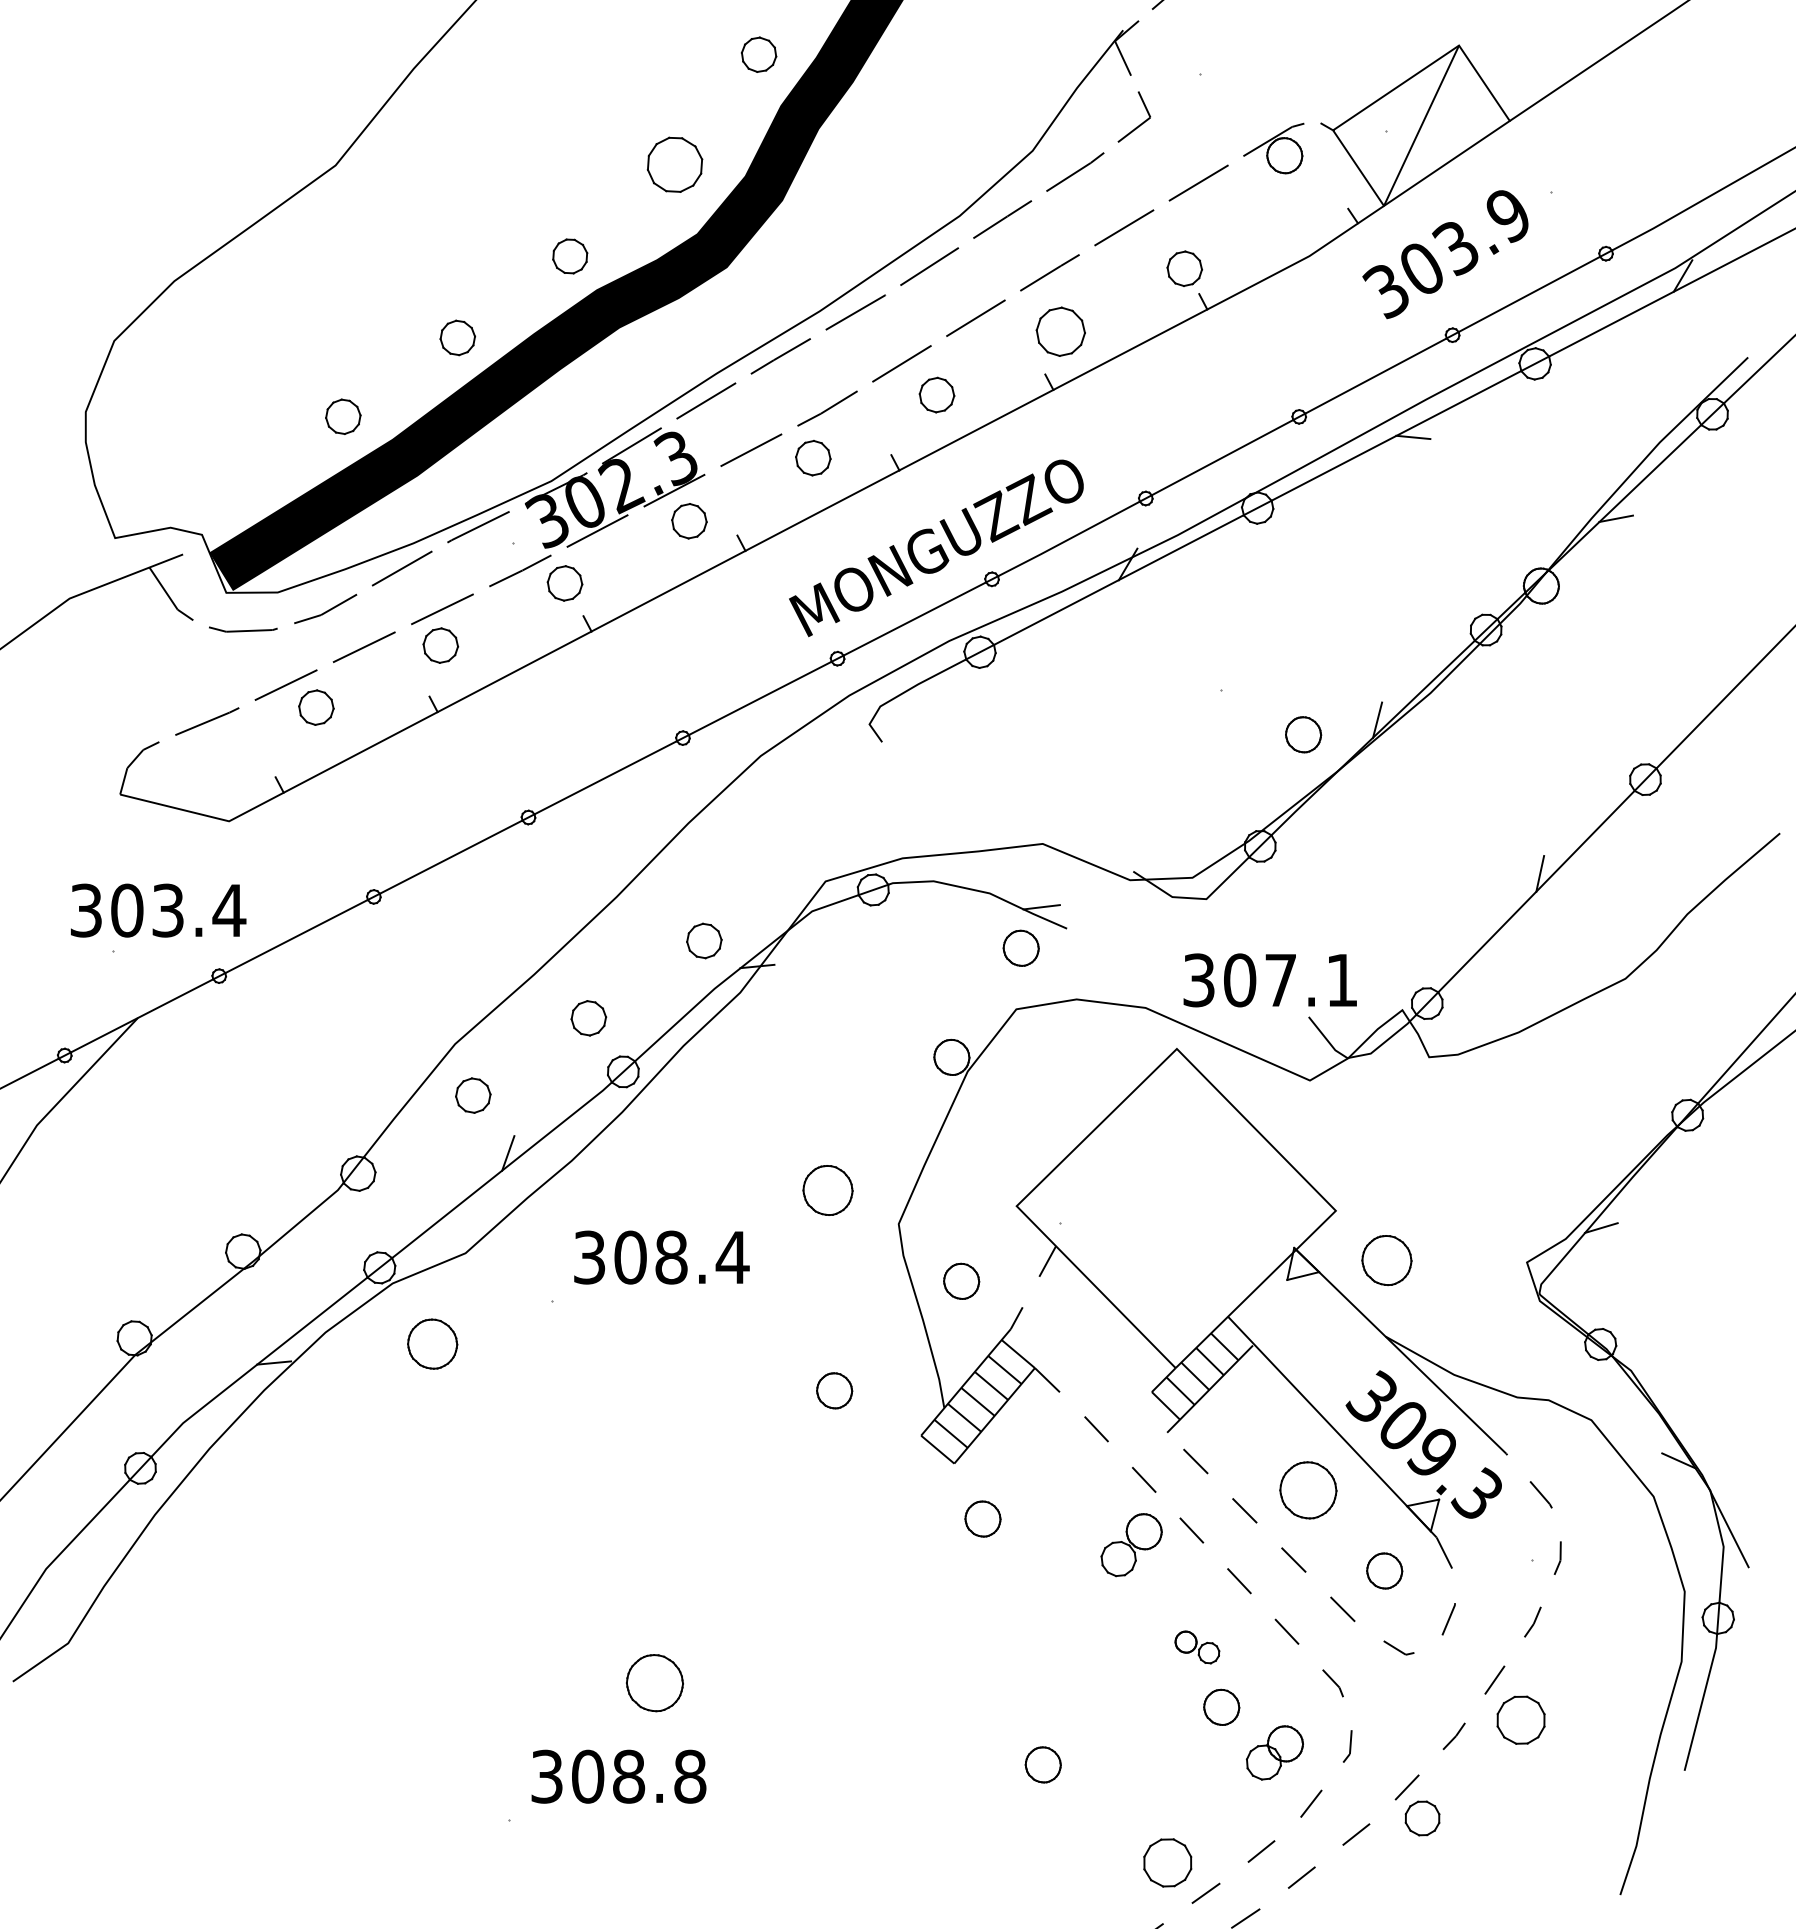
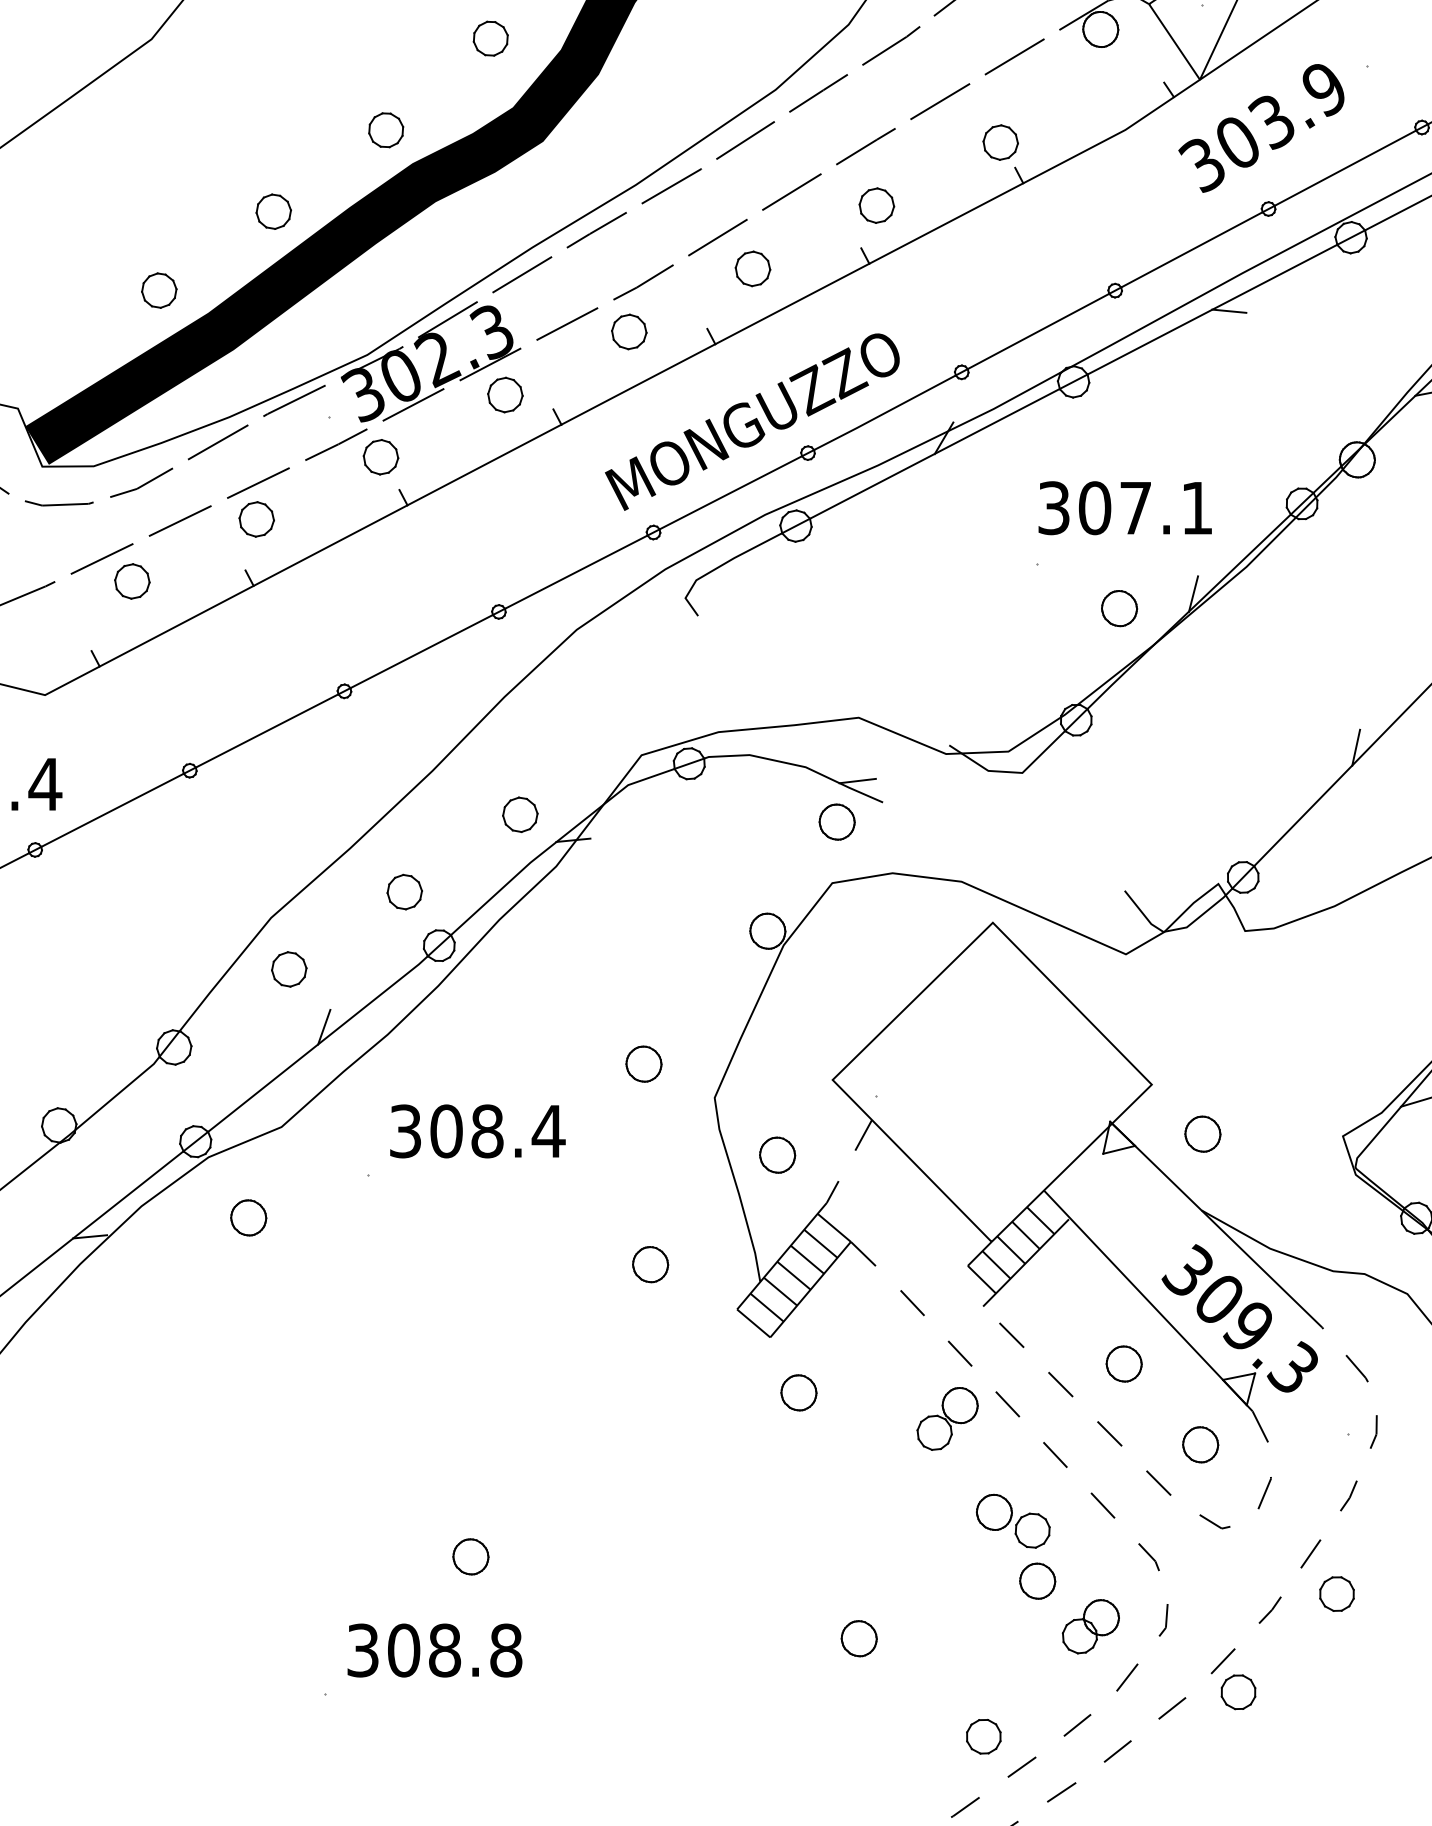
part: (674, 164) -> (490, 38), size x0.62
part: (1060, 331) -> (876, 205), size x0.71
text: (1269, 980) -> (1124, 508), moved
part: (827, 1189) -> (643, 1063), size x0.71
part: (1386, 1259) -> (1202, 1133), size x0.71
part: (432, 1343) -> (248, 1217), size x0.71
part: (1307, 1489) -> (1123, 1363), size x0.62
part: (1197, 1647) -> (1013, 1521), size x1.67
part: (654, 1682) -> (470, 1556), size x0.62
part: (1520, 1720) -> (1336, 1594), size x0.71
part: (1167, 1862) -> (983, 1736), size x0.71

